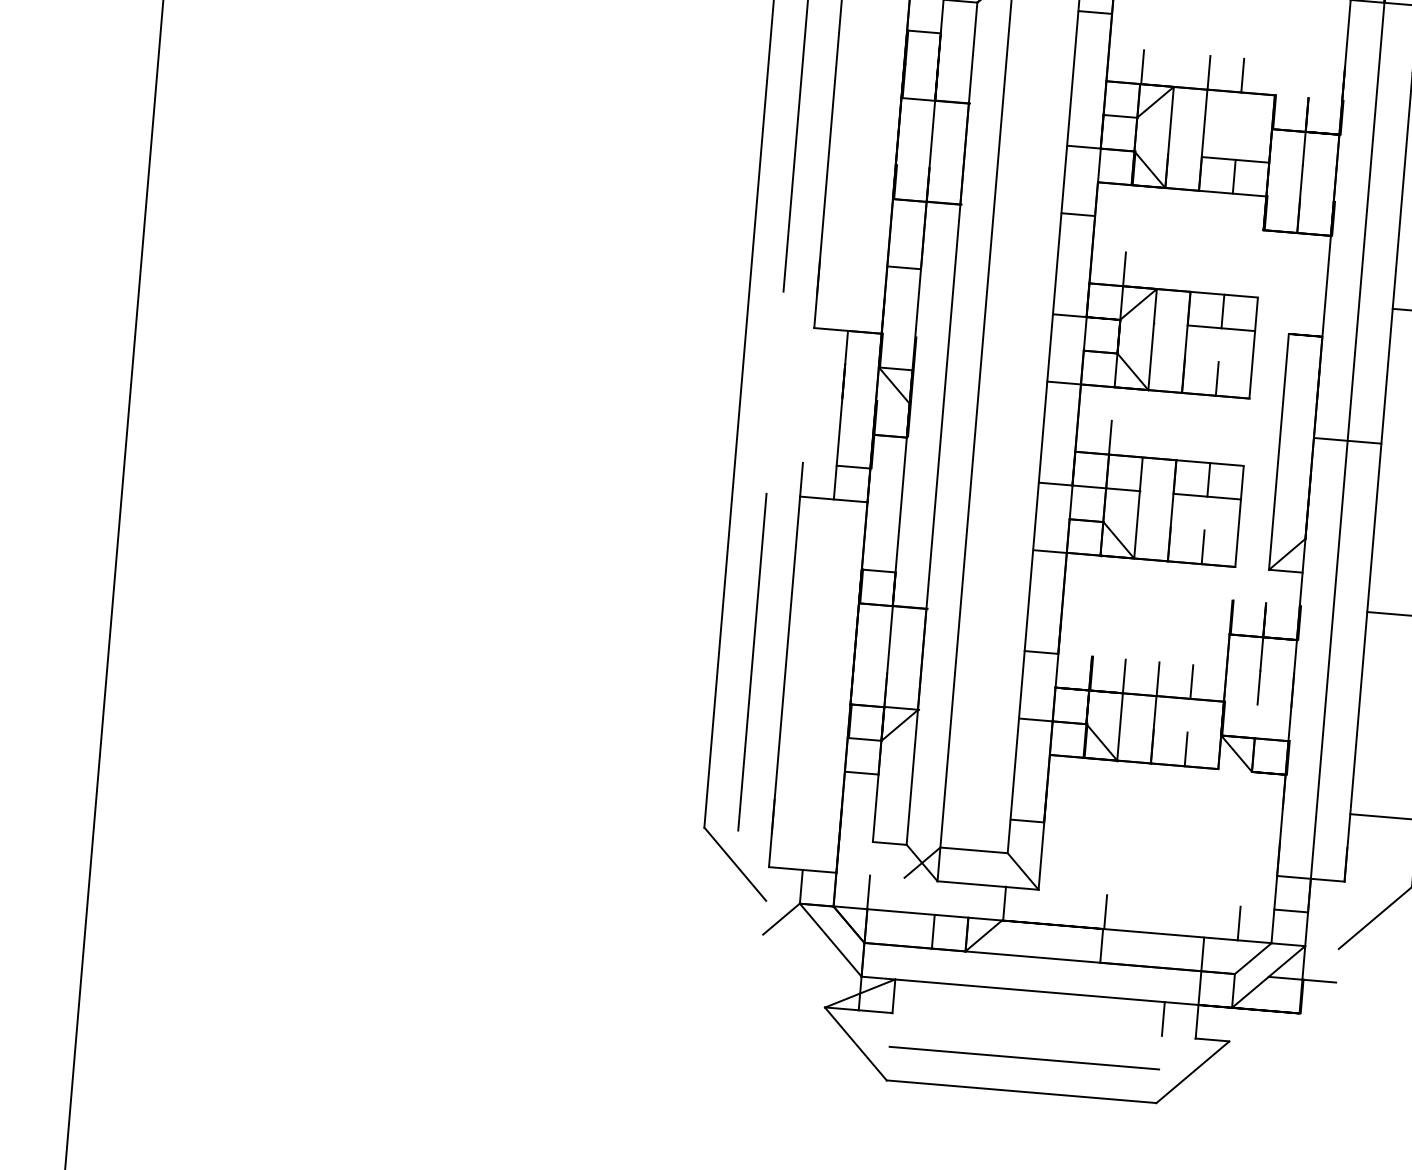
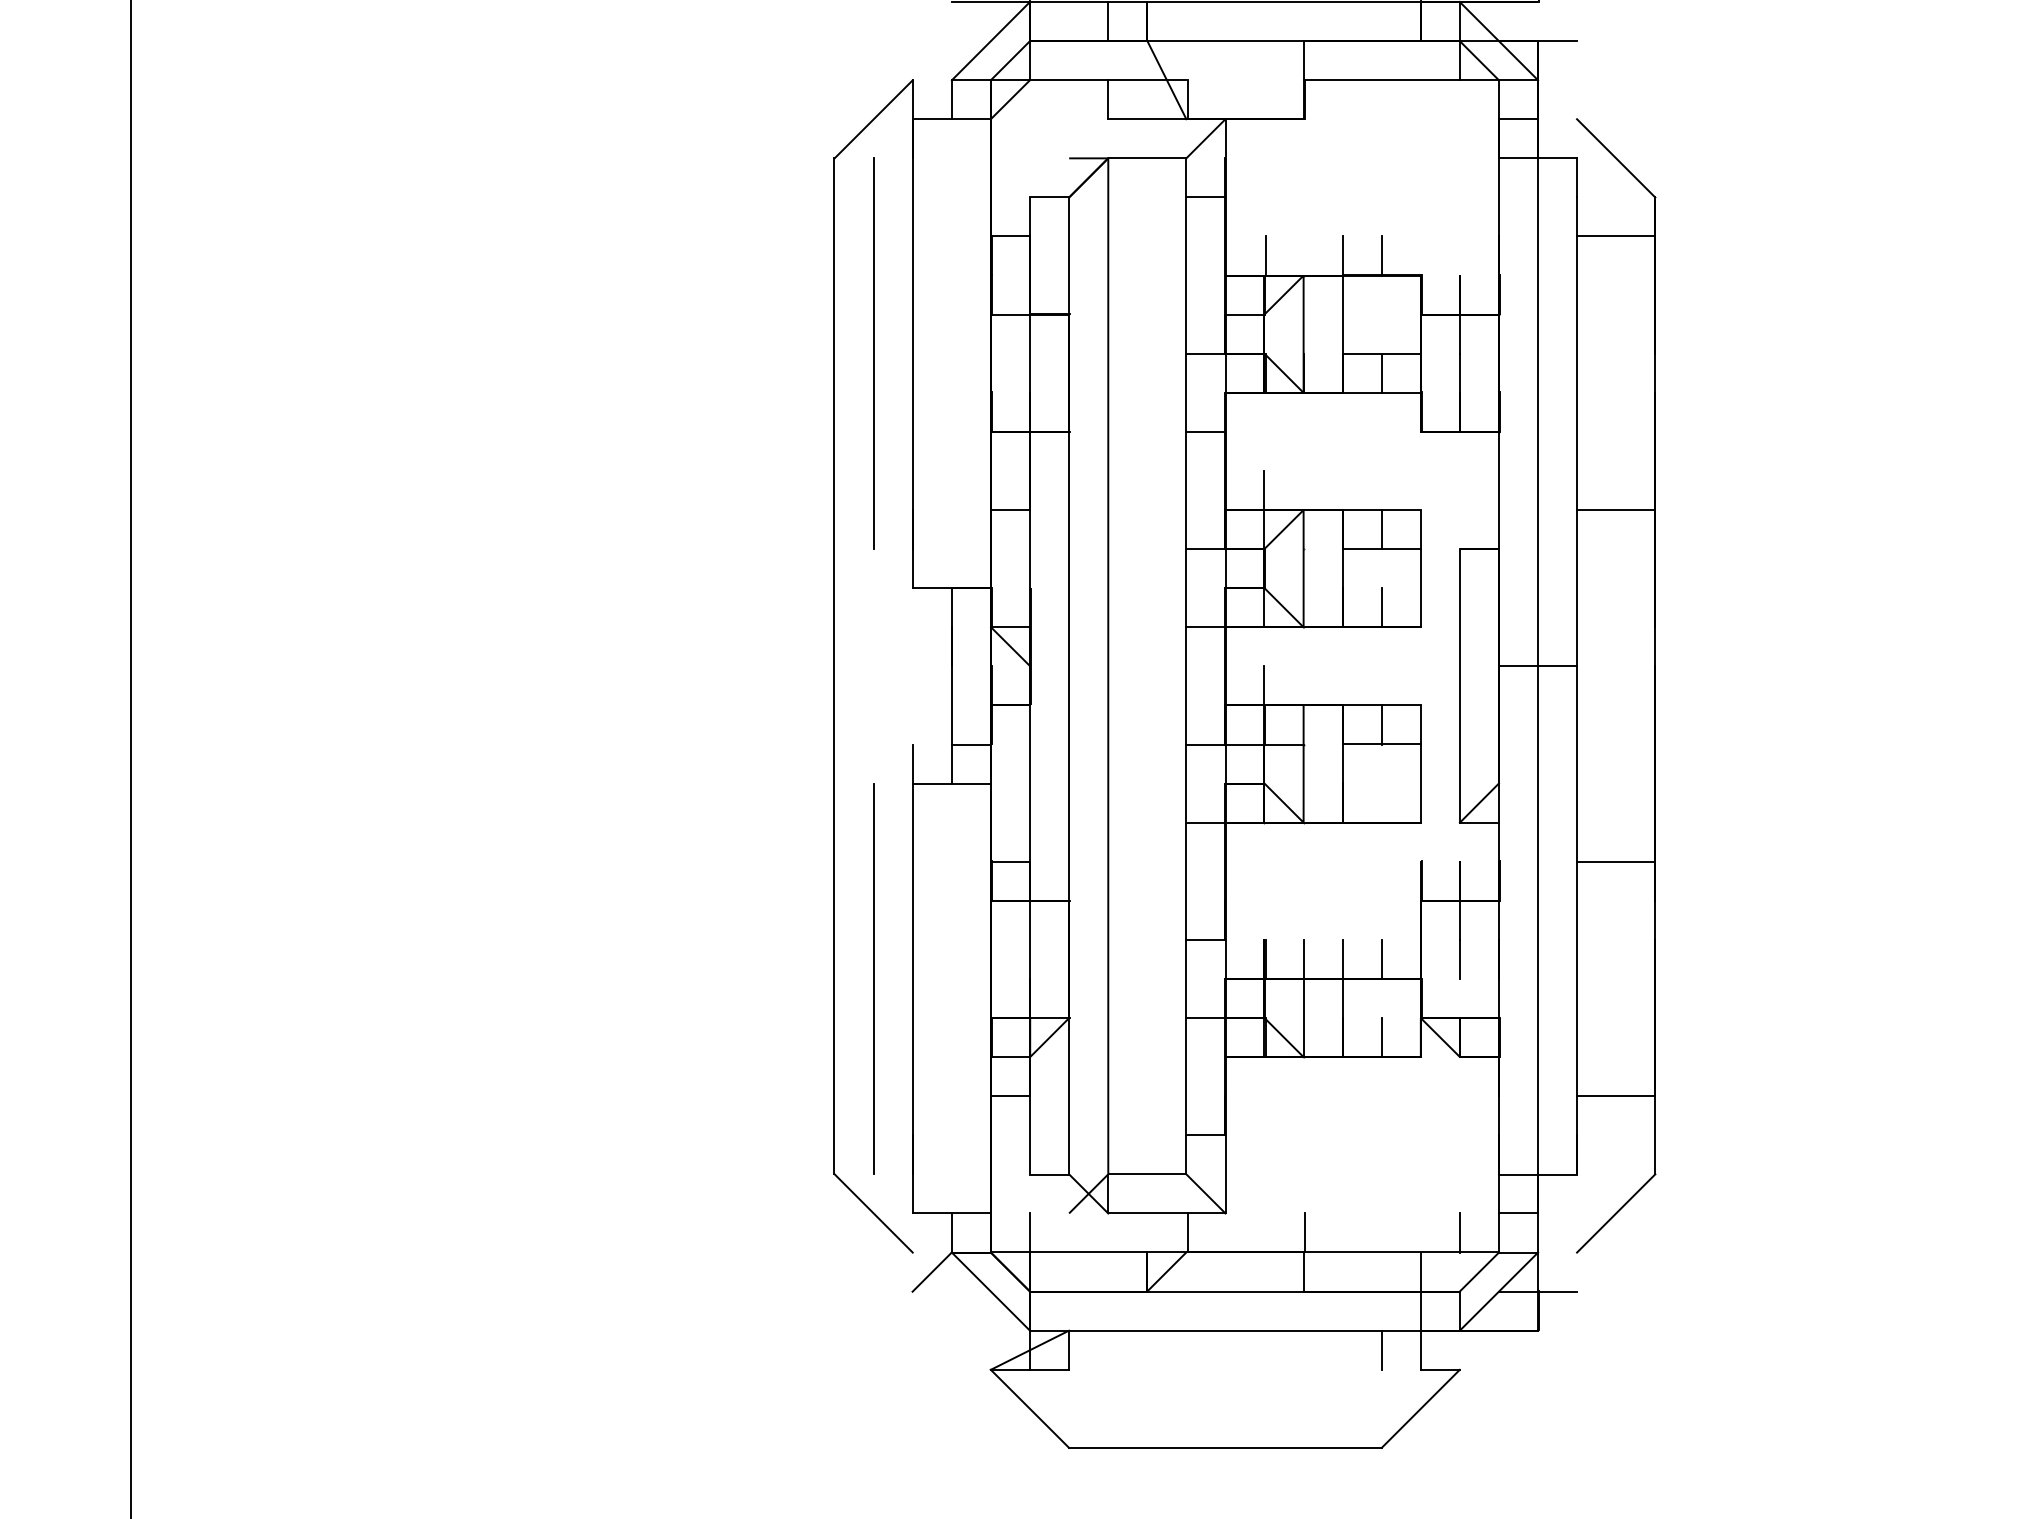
line: (1202, 546) -> (1381, 802), removed
line: (933, 931) -> (1108, 1271), removed
line: (1024, 1057) -> (1225, 1408), removed

